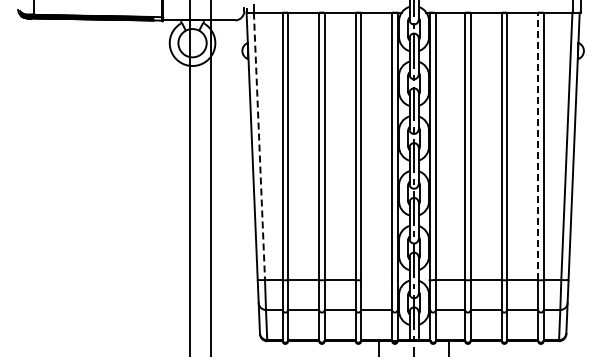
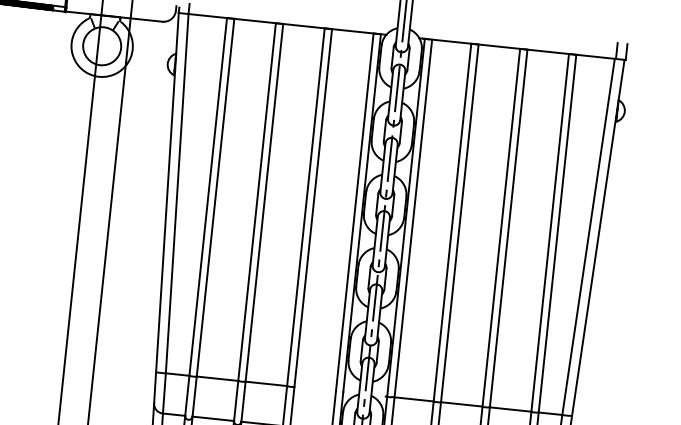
line: (259, 146) -> (177, 193), dashed -> solid
line: (538, 146) -> (550, 233), dashed -> solid

